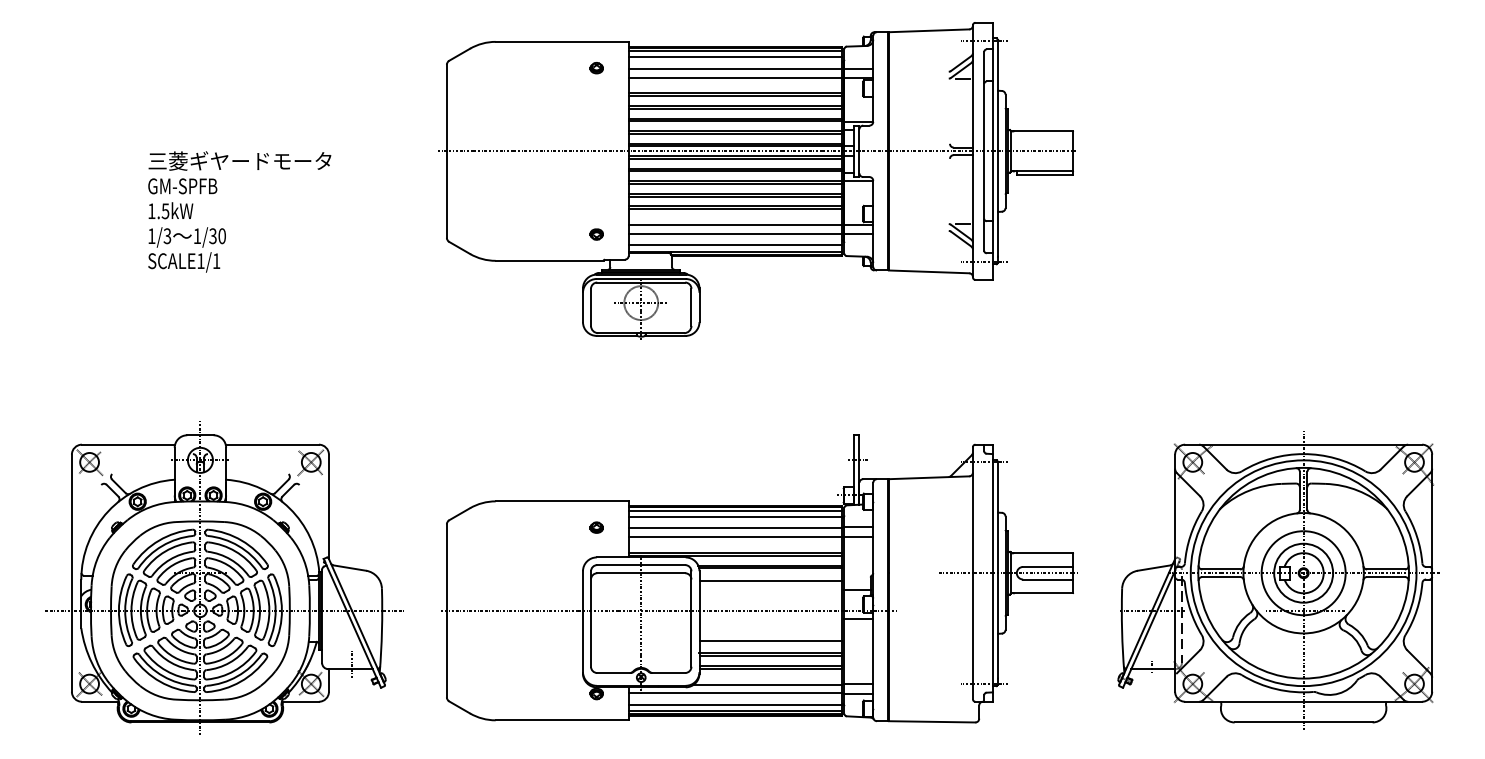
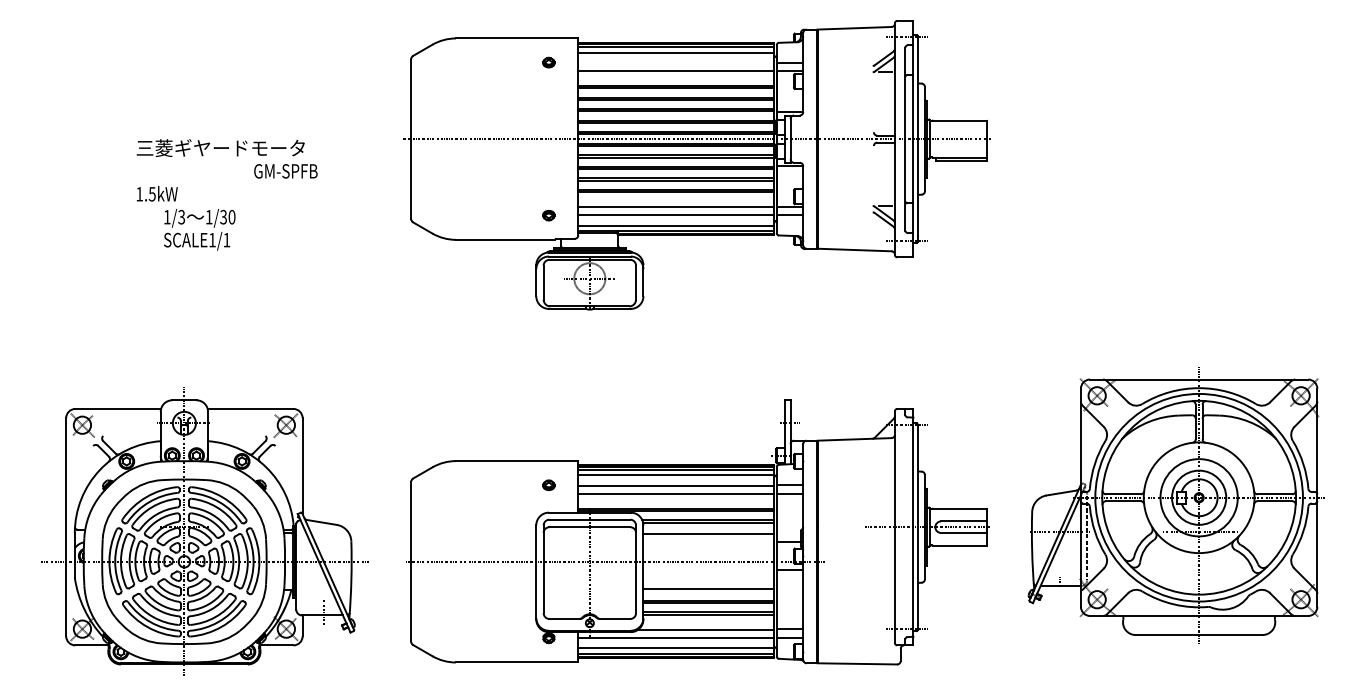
line: (734, 68) -> (675, 62), removed
text: (182, 186) -> (285, 171), moved
text: (186, 249) -> (199, 229), moved
part: (1278, 580) -> (1176, 504), moved

